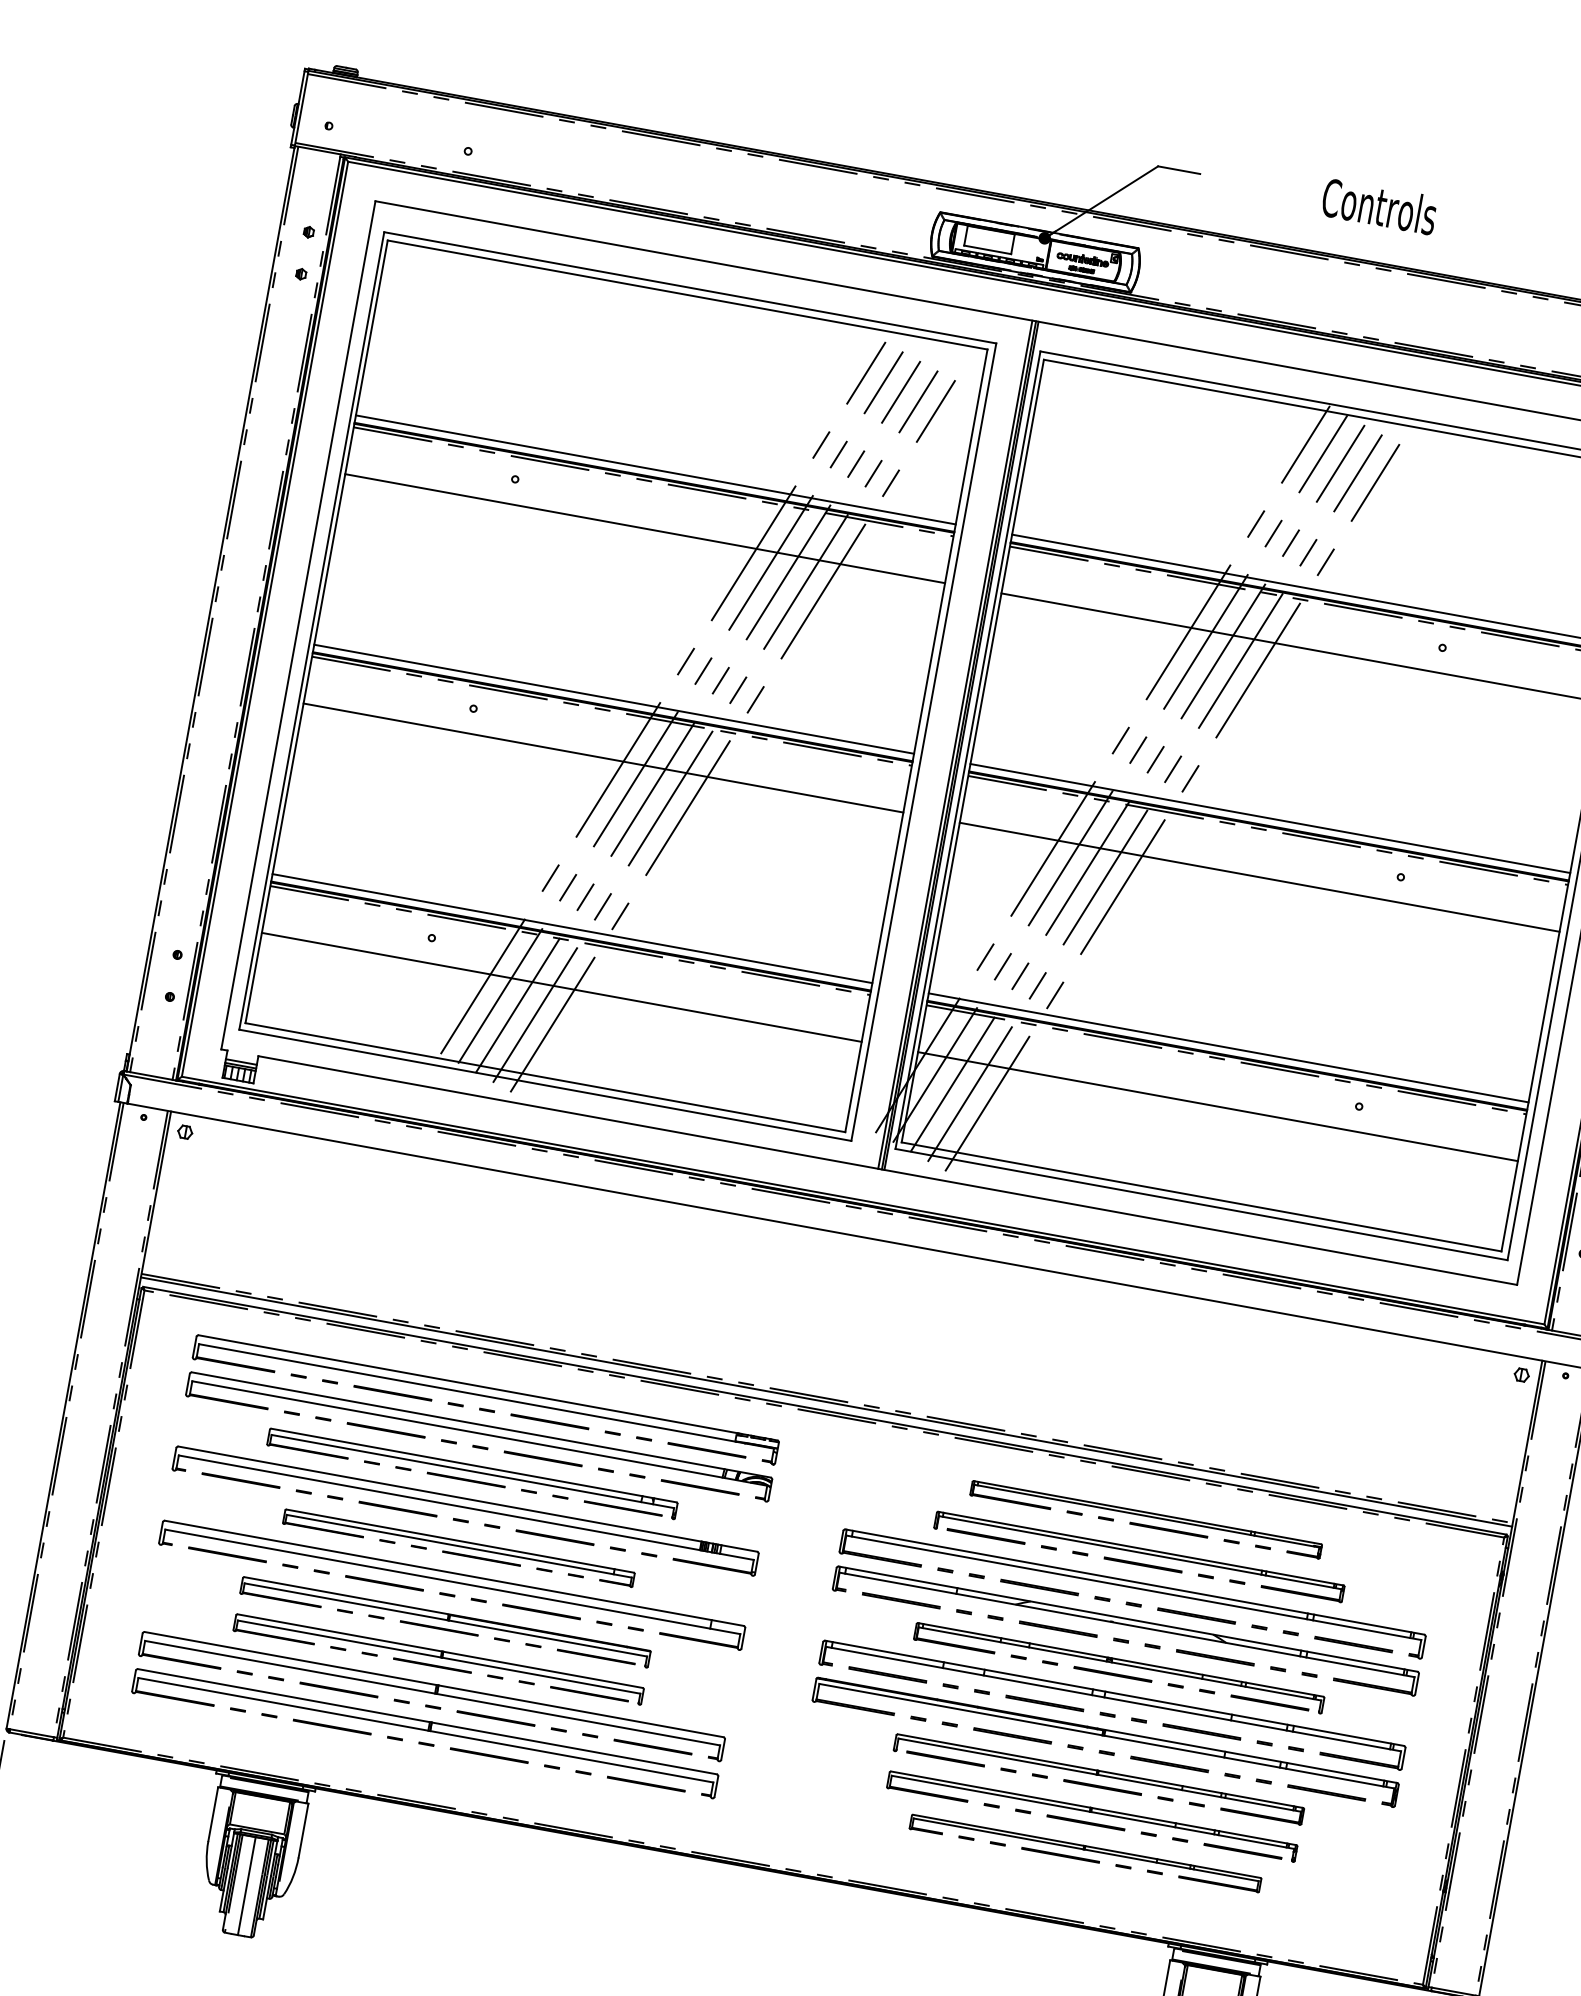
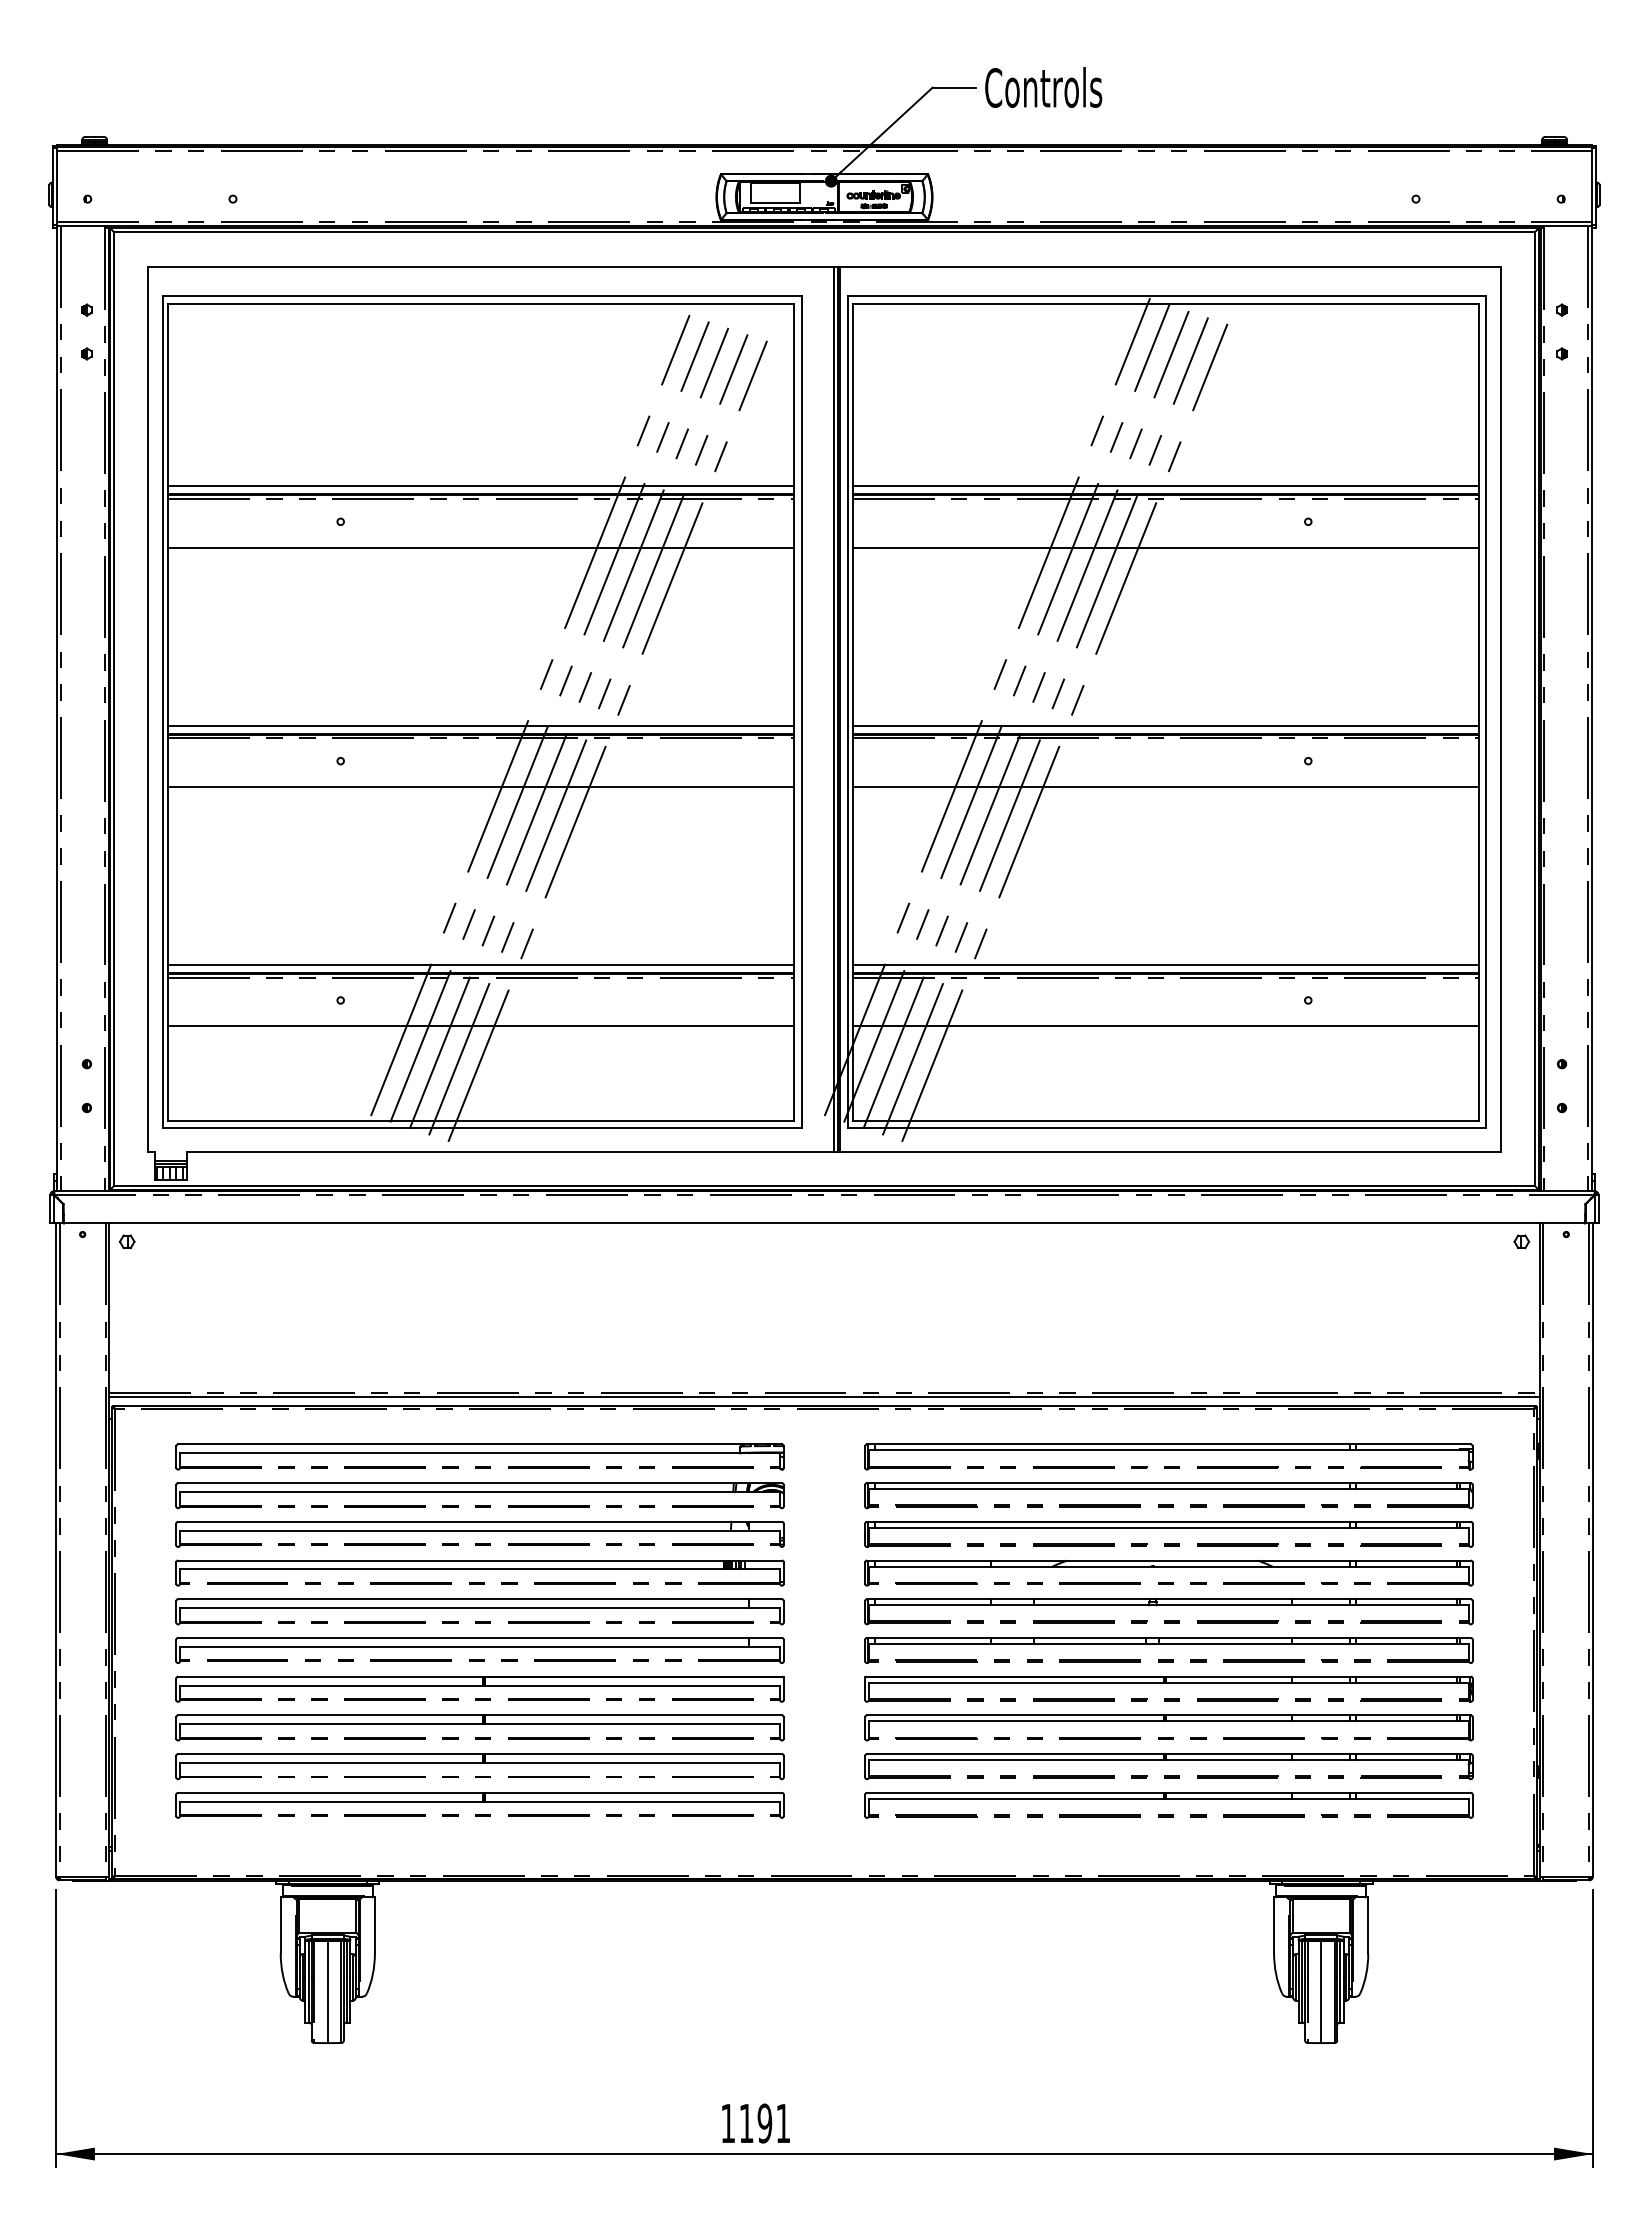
text: (1379, 206) -> (1043, 87), moved
part: (472, 1473) -> (479, 1533), size x1.43
part: (1145, 1519) -> (1168, 1456), size x1.67
part: (458, 1547) -> (479, 1611), size x1.67
part: (1139, 1556) -> (1168, 1495), size x1.43
part: (445, 1621) -> (479, 1688), size x1.43
part: (438, 1659) -> (479, 1727), size x1.43
part: (1118, 1667) -> (1168, 1611), size x1.43
part: (1098, 1779) -> (1168, 1727), size x1.43
part: (1091, 1816) -> (1168, 1766), size x1.43
part: (1085, 1852) -> (1168, 1804), size x1.67

